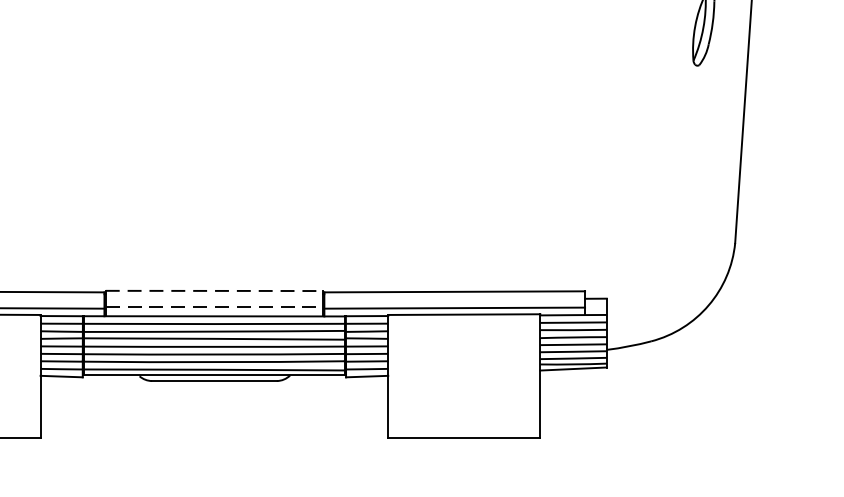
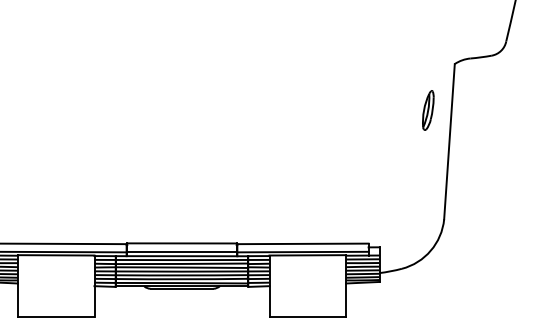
line: (215, 291) -> (182, 243), dashed -> solid
line: (215, 306) -> (182, 251), dashed -> solid

